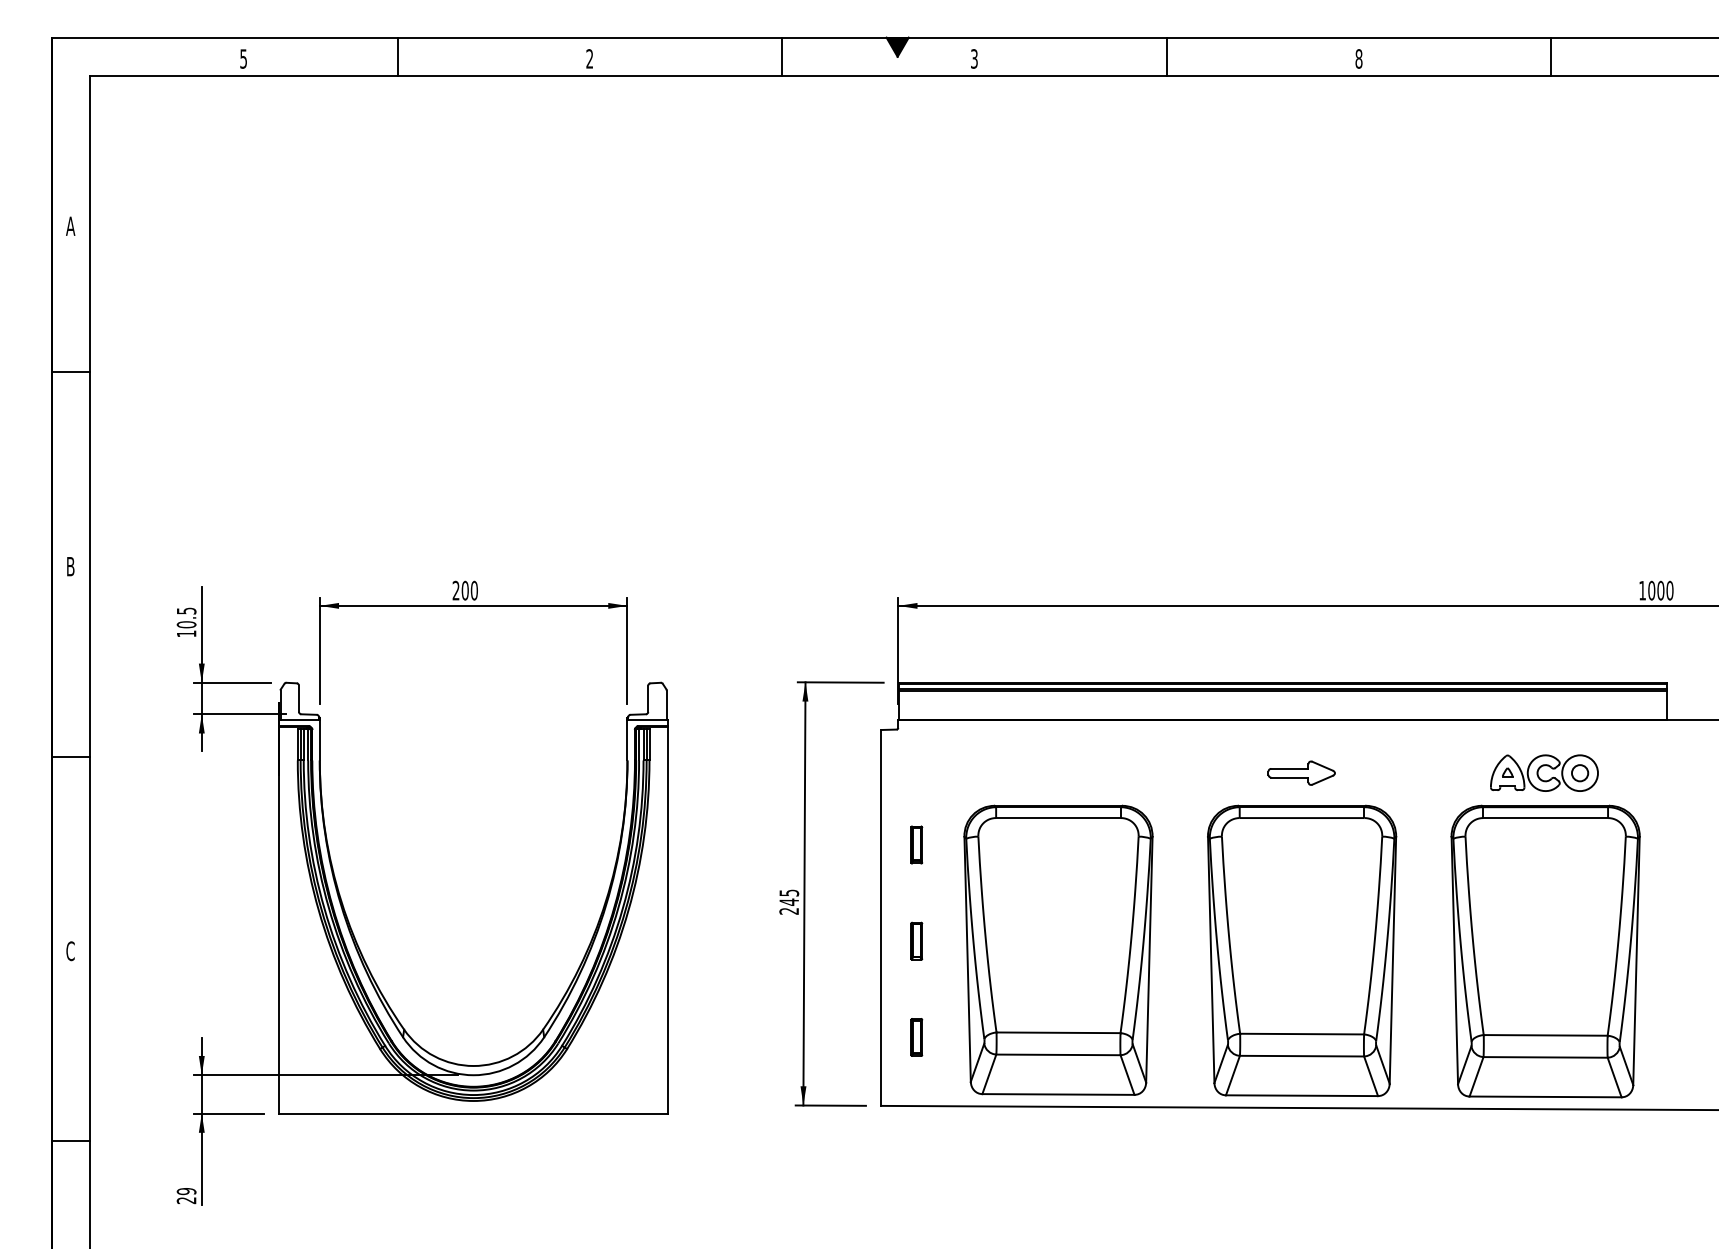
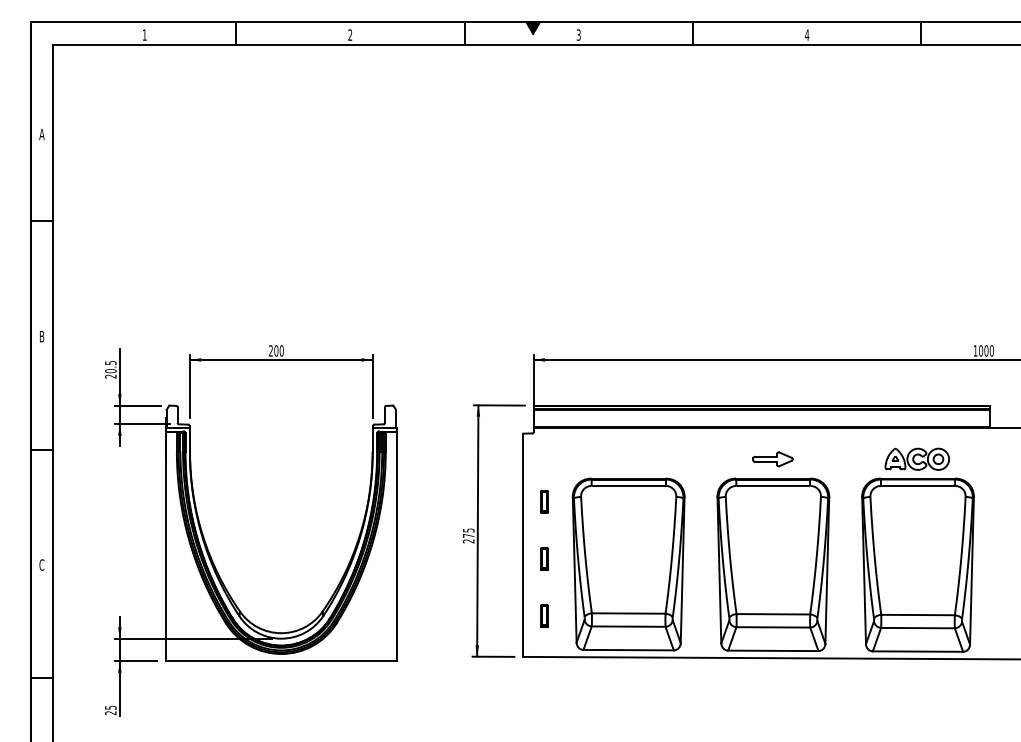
text: (243, 57) -> (144, 34), 5 -> 1
text: (1357, 57) -> (806, 34), 8 -> 4
text: (186, 633) -> (110, 376), 10.5 -> 20.5
text: (788, 901) -> (468, 535), 245 -> 275
text: (186, 1191) -> (110, 707), 29 -> 25

